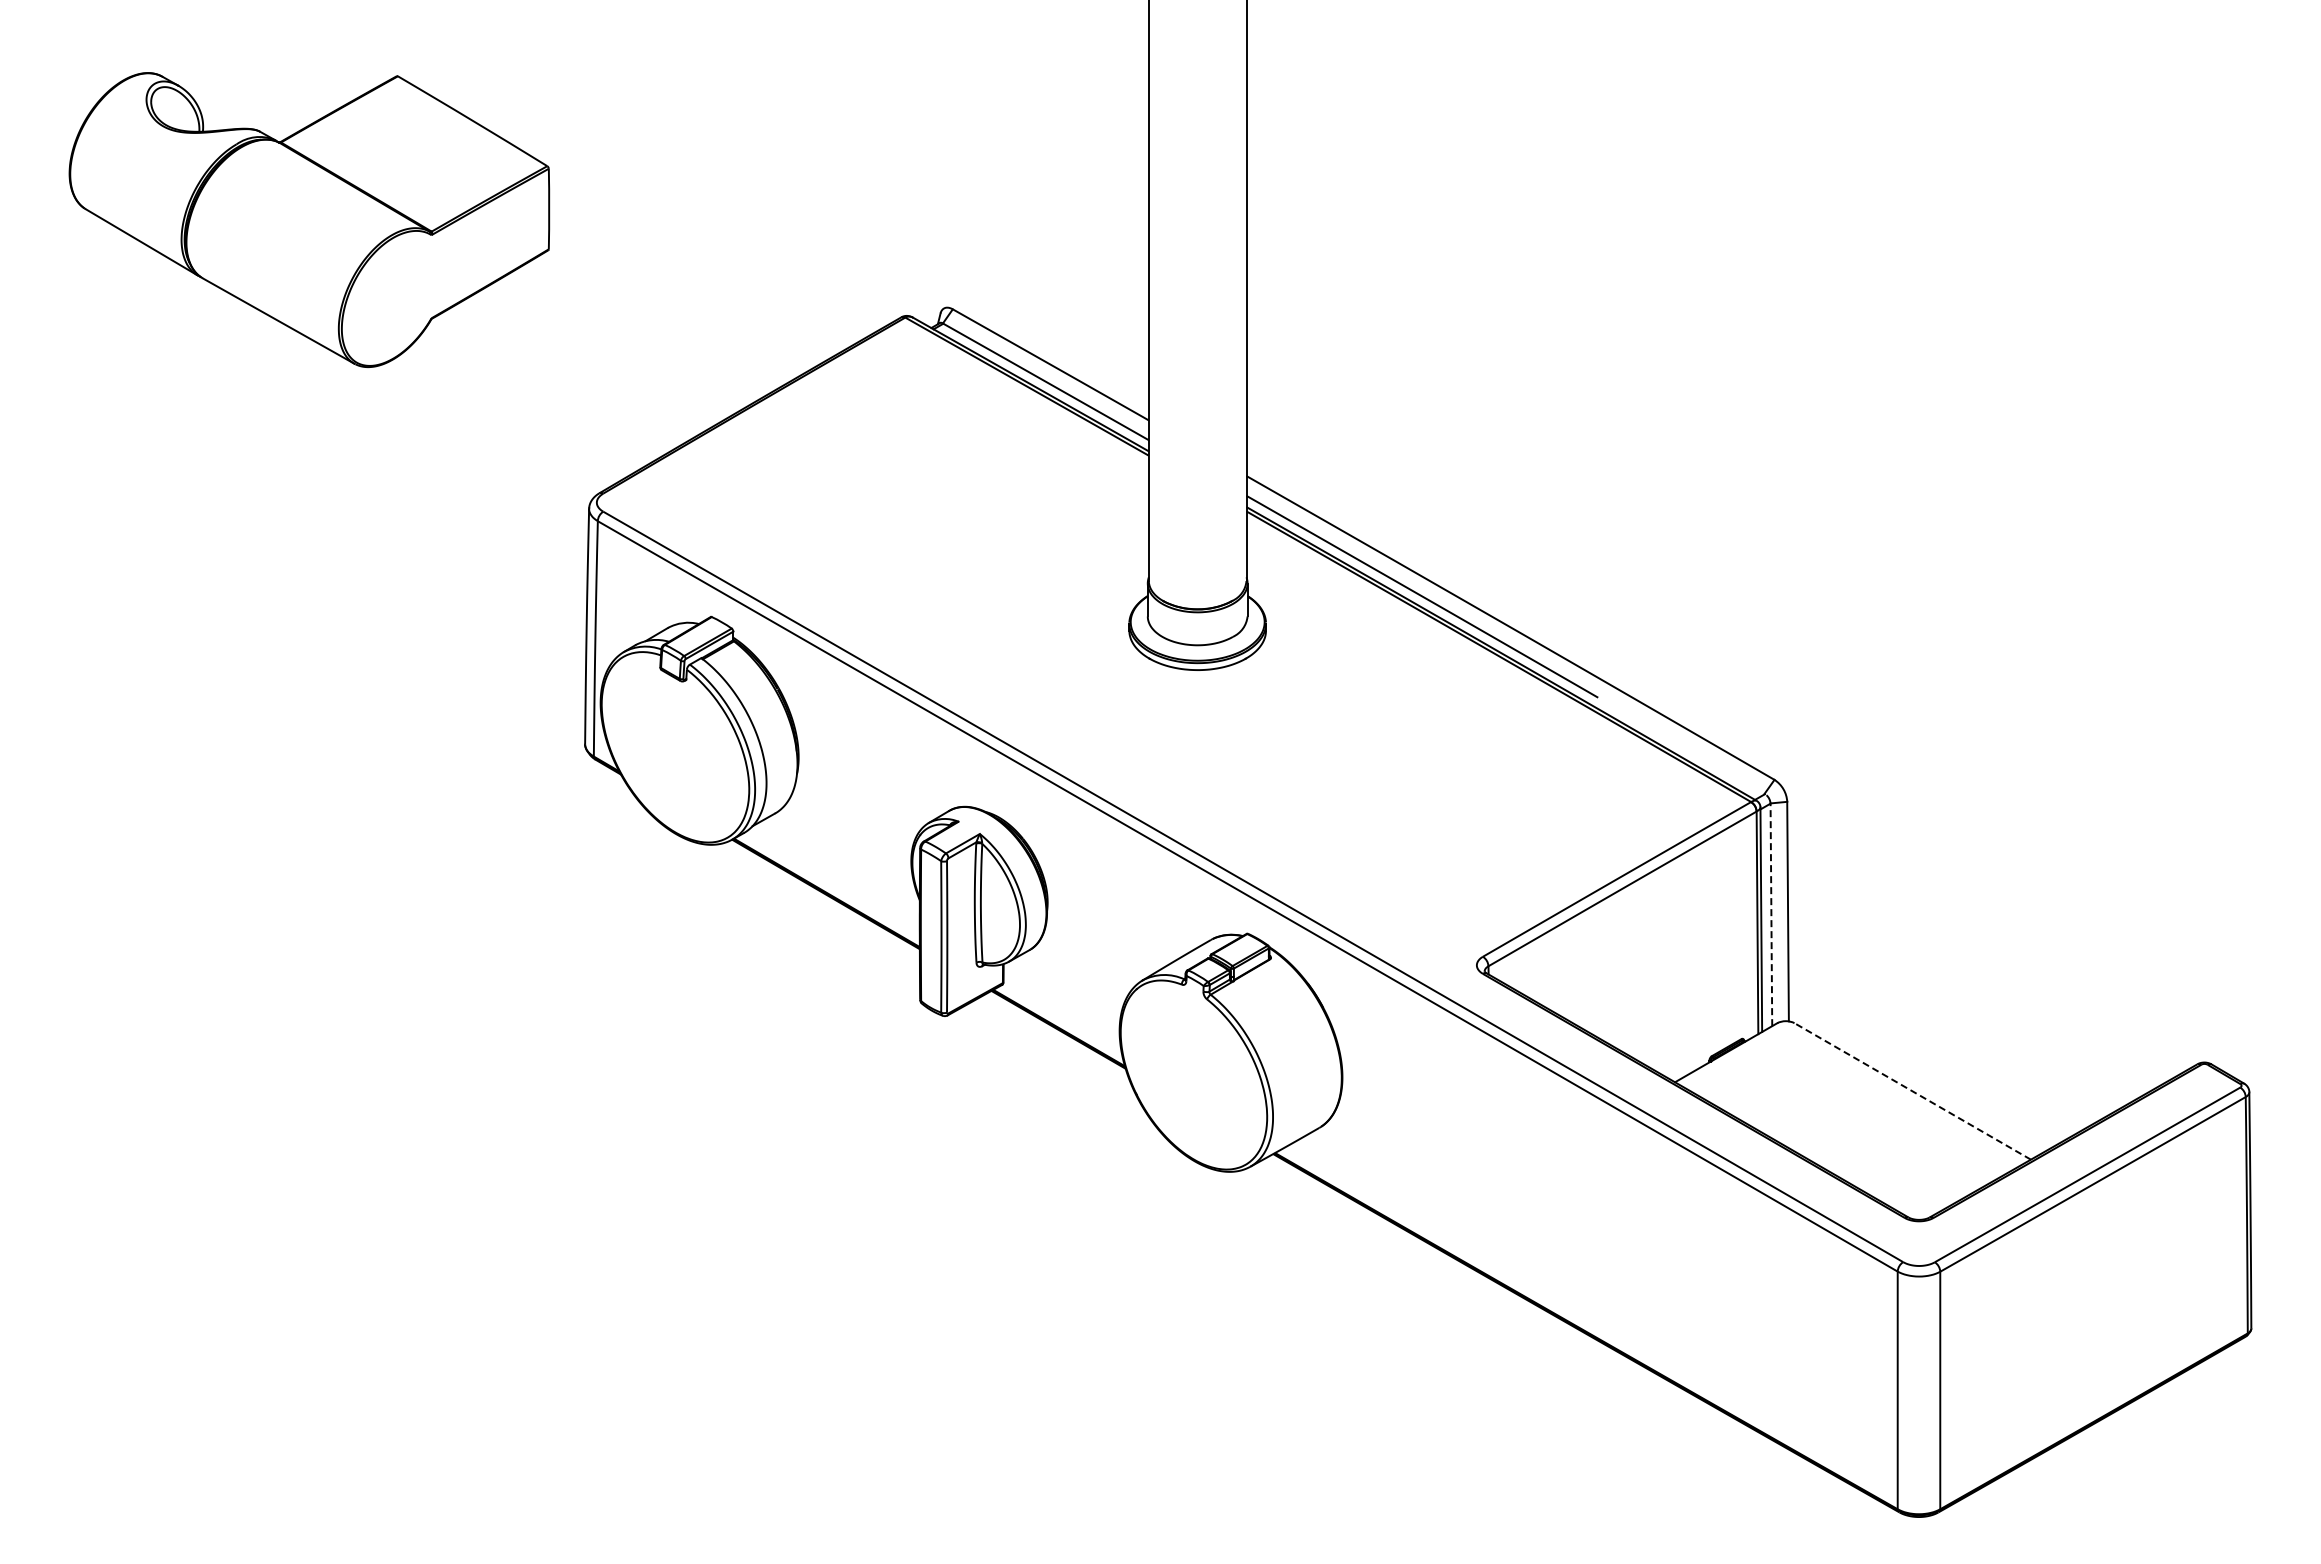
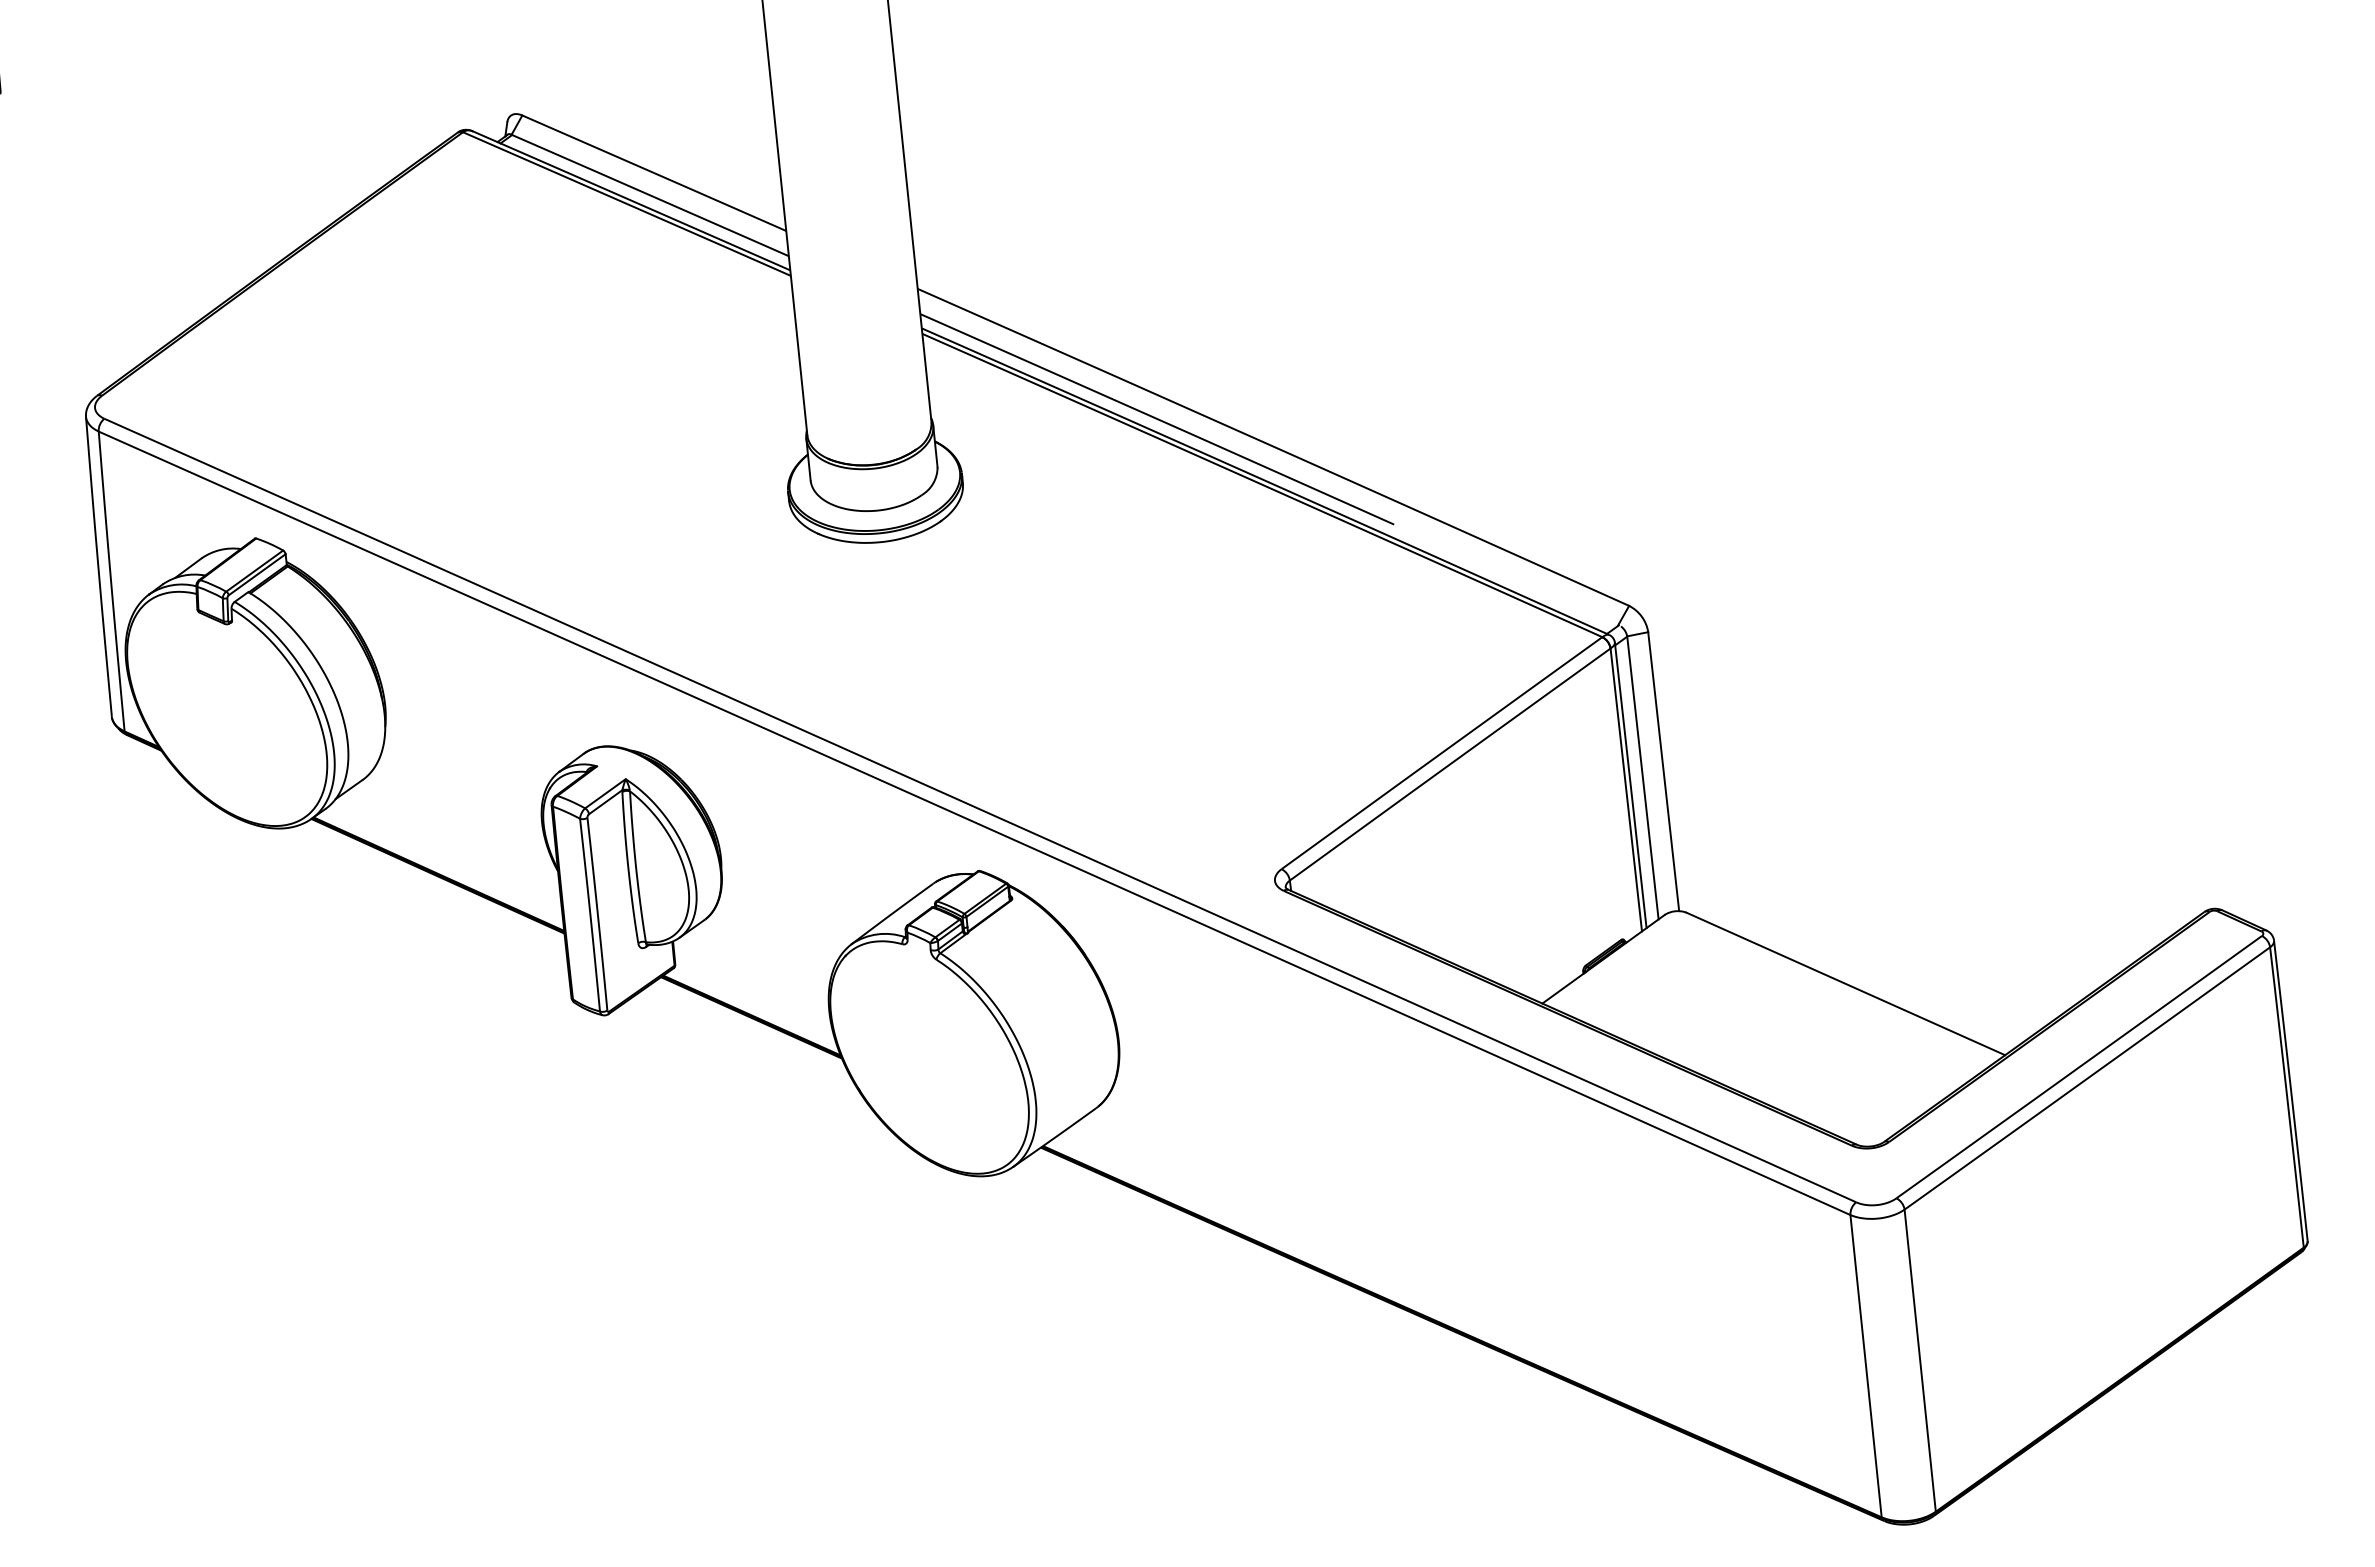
line: (1771, 914) -> (1643, 777), dashed -> solid
line: (1912, 1091) -> (1845, 984), dashed -> solid

